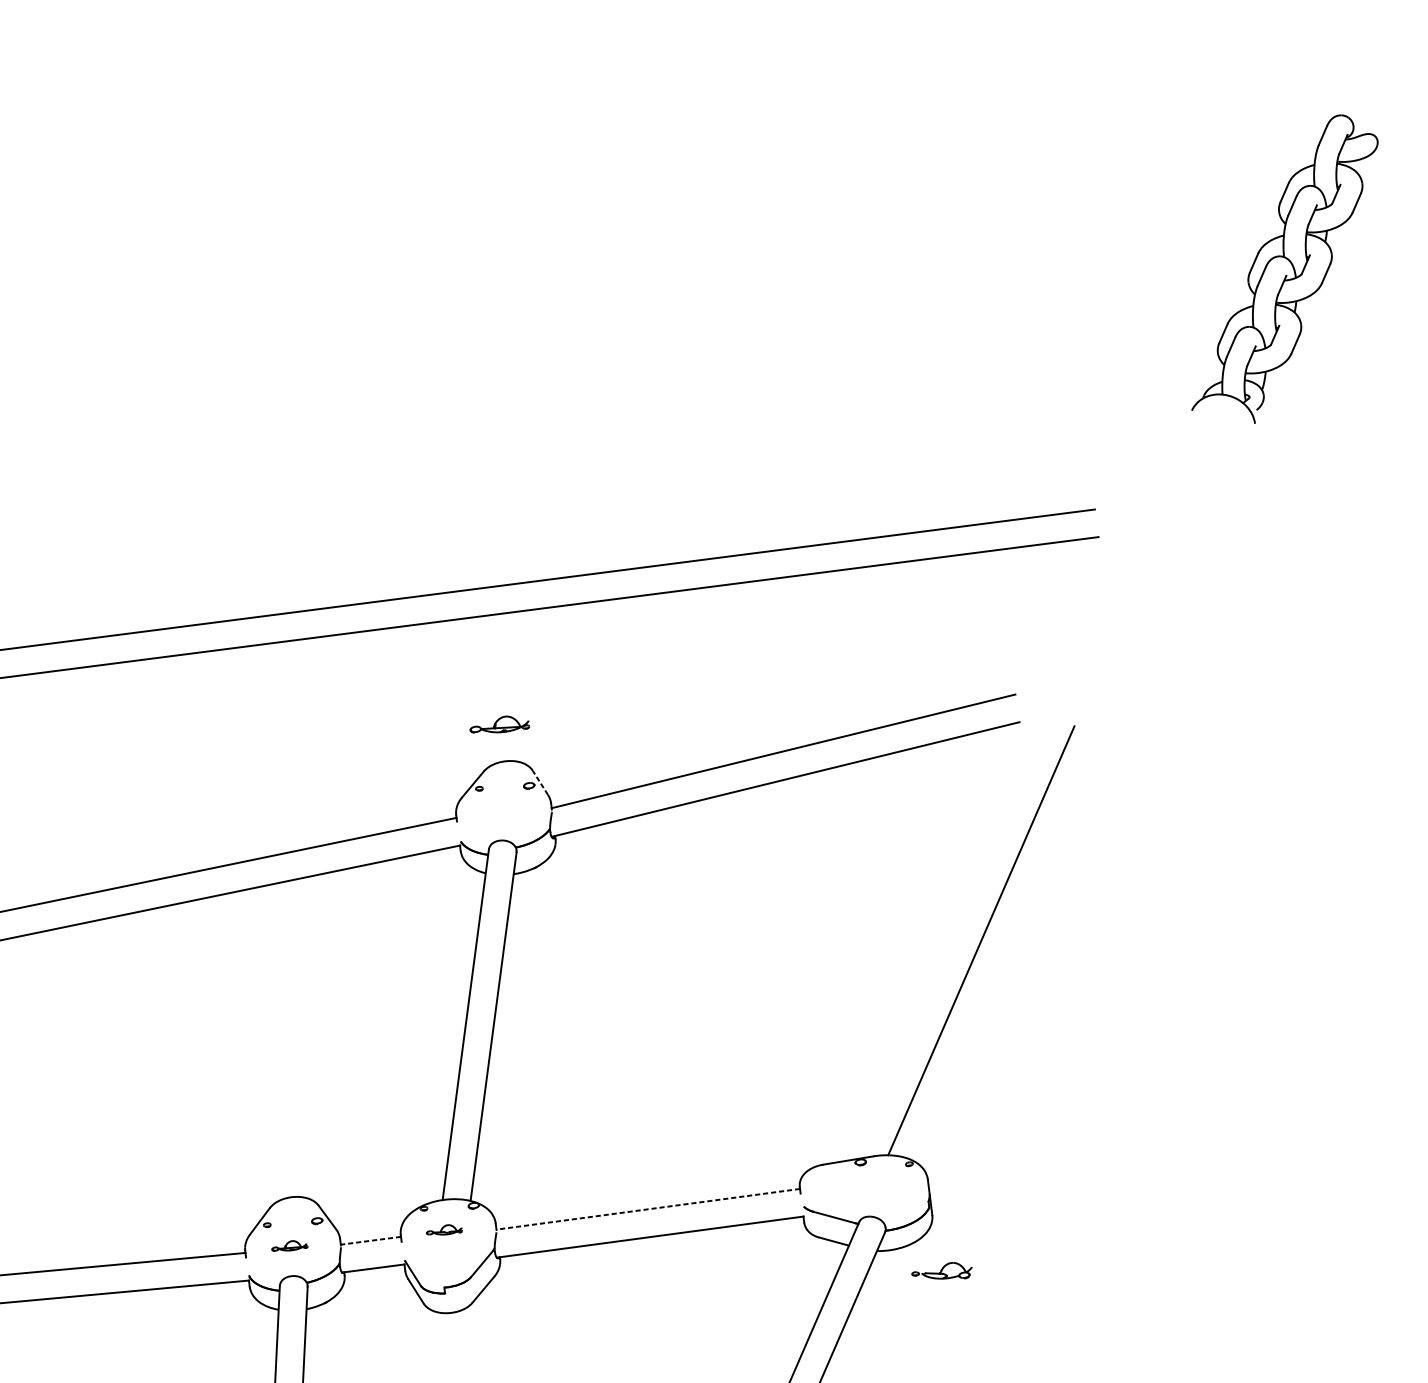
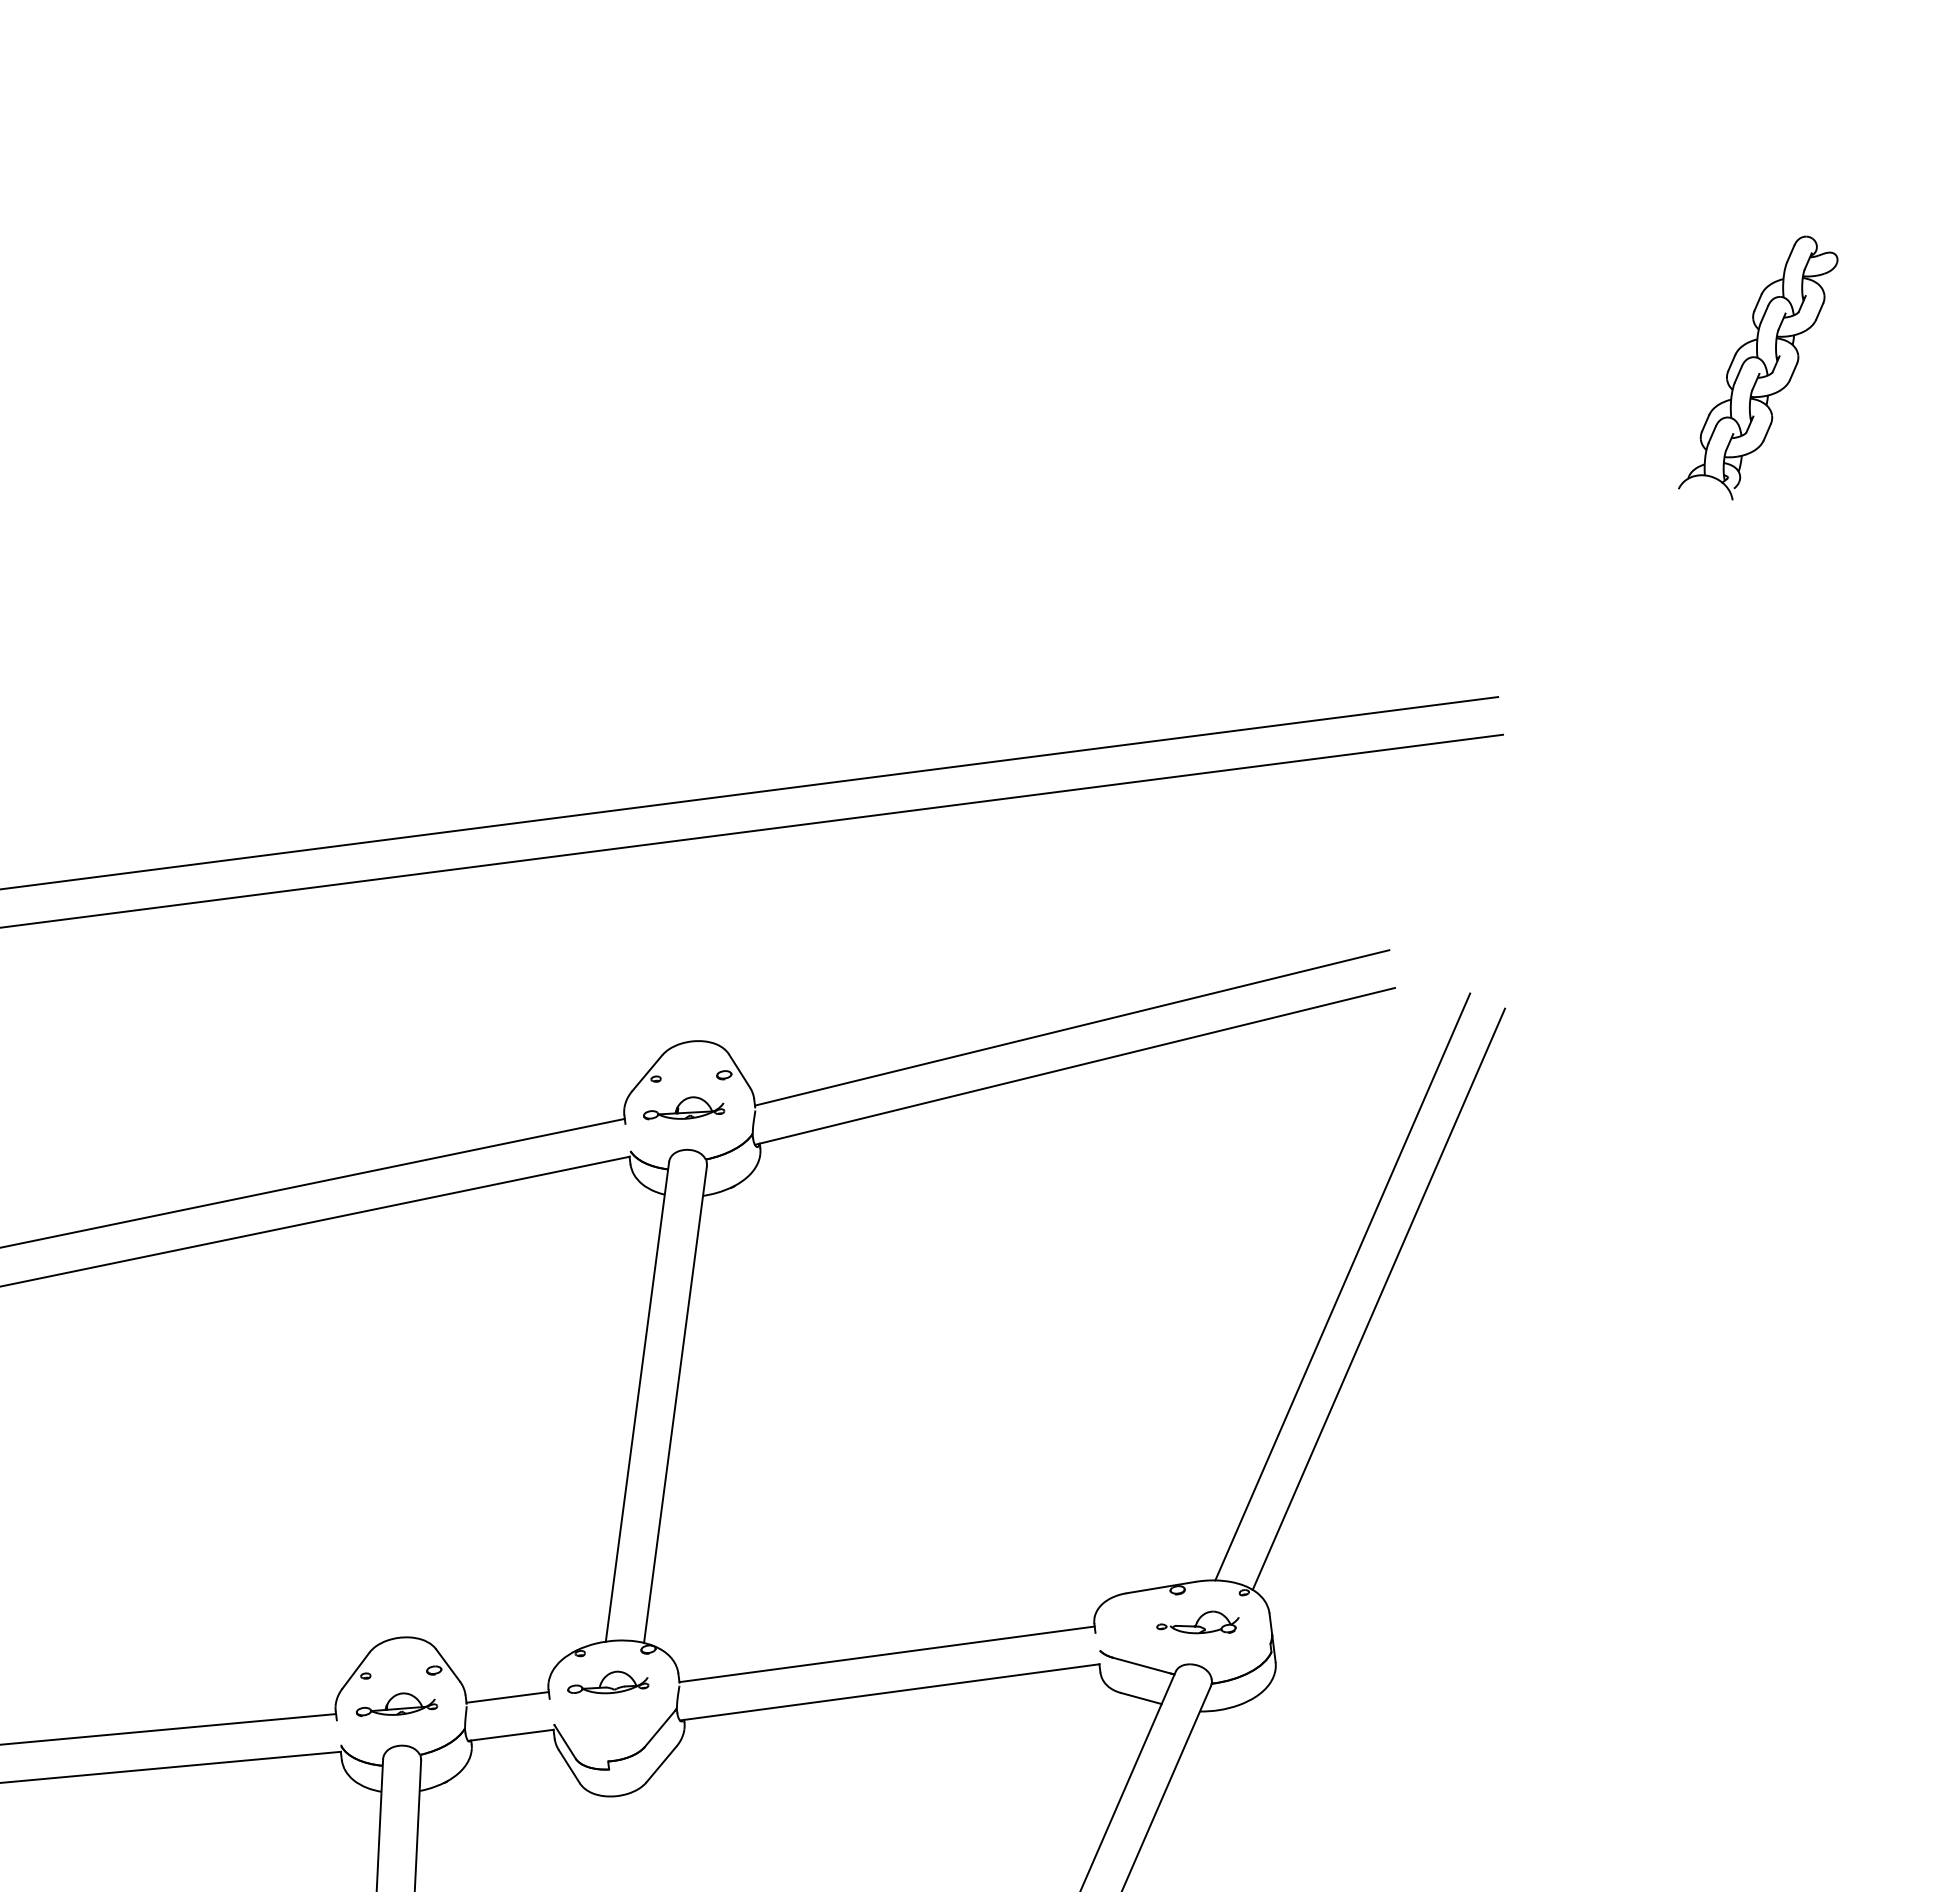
part: (1285, 268) -> (1758, 367), size x0.62
part: (500, 724) -> (684, 1108), moved
line: (540, 782) -> (739, 1070), dashed -> solid
line: (1007, 949) -> (1378, 1298), added
line: (647, 1209) -> (886, 1654), dashed -> solid
part: (444, 1229) -> (608, 1682), size x1.67
line: (370, 1240) -> (507, 1697), dashed -> solid
part: (289, 1245) -> (396, 1704), size x1.67
part: (941, 1270) -> (1197, 1622), moved

